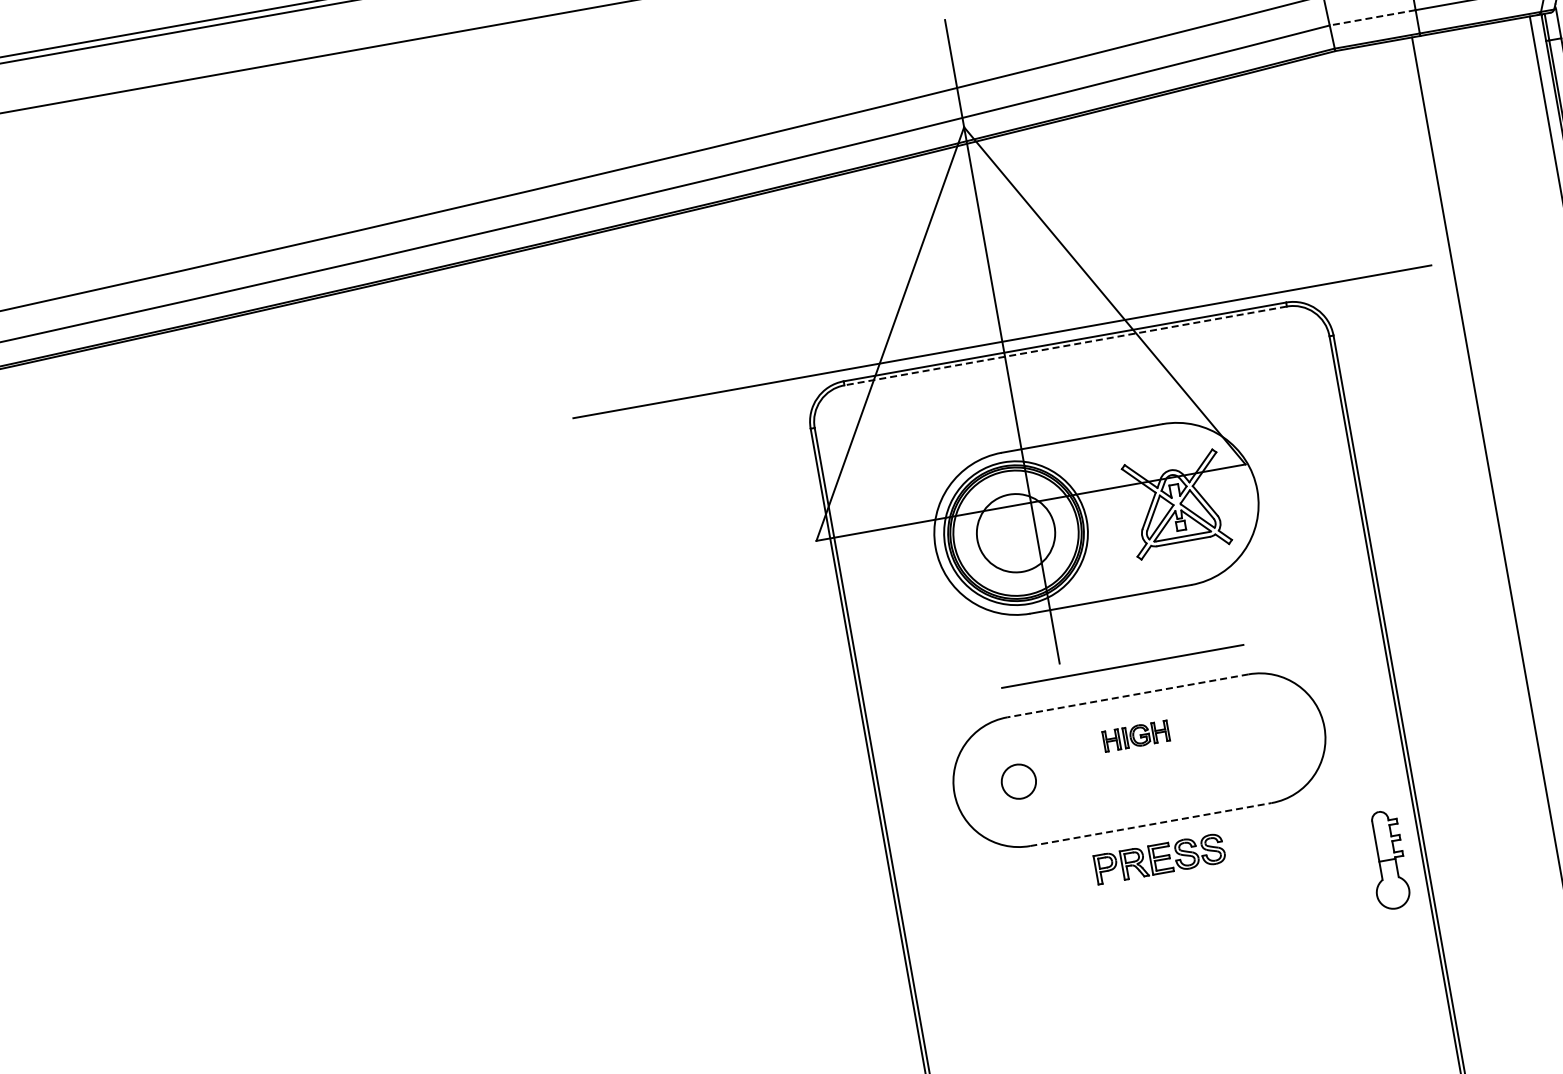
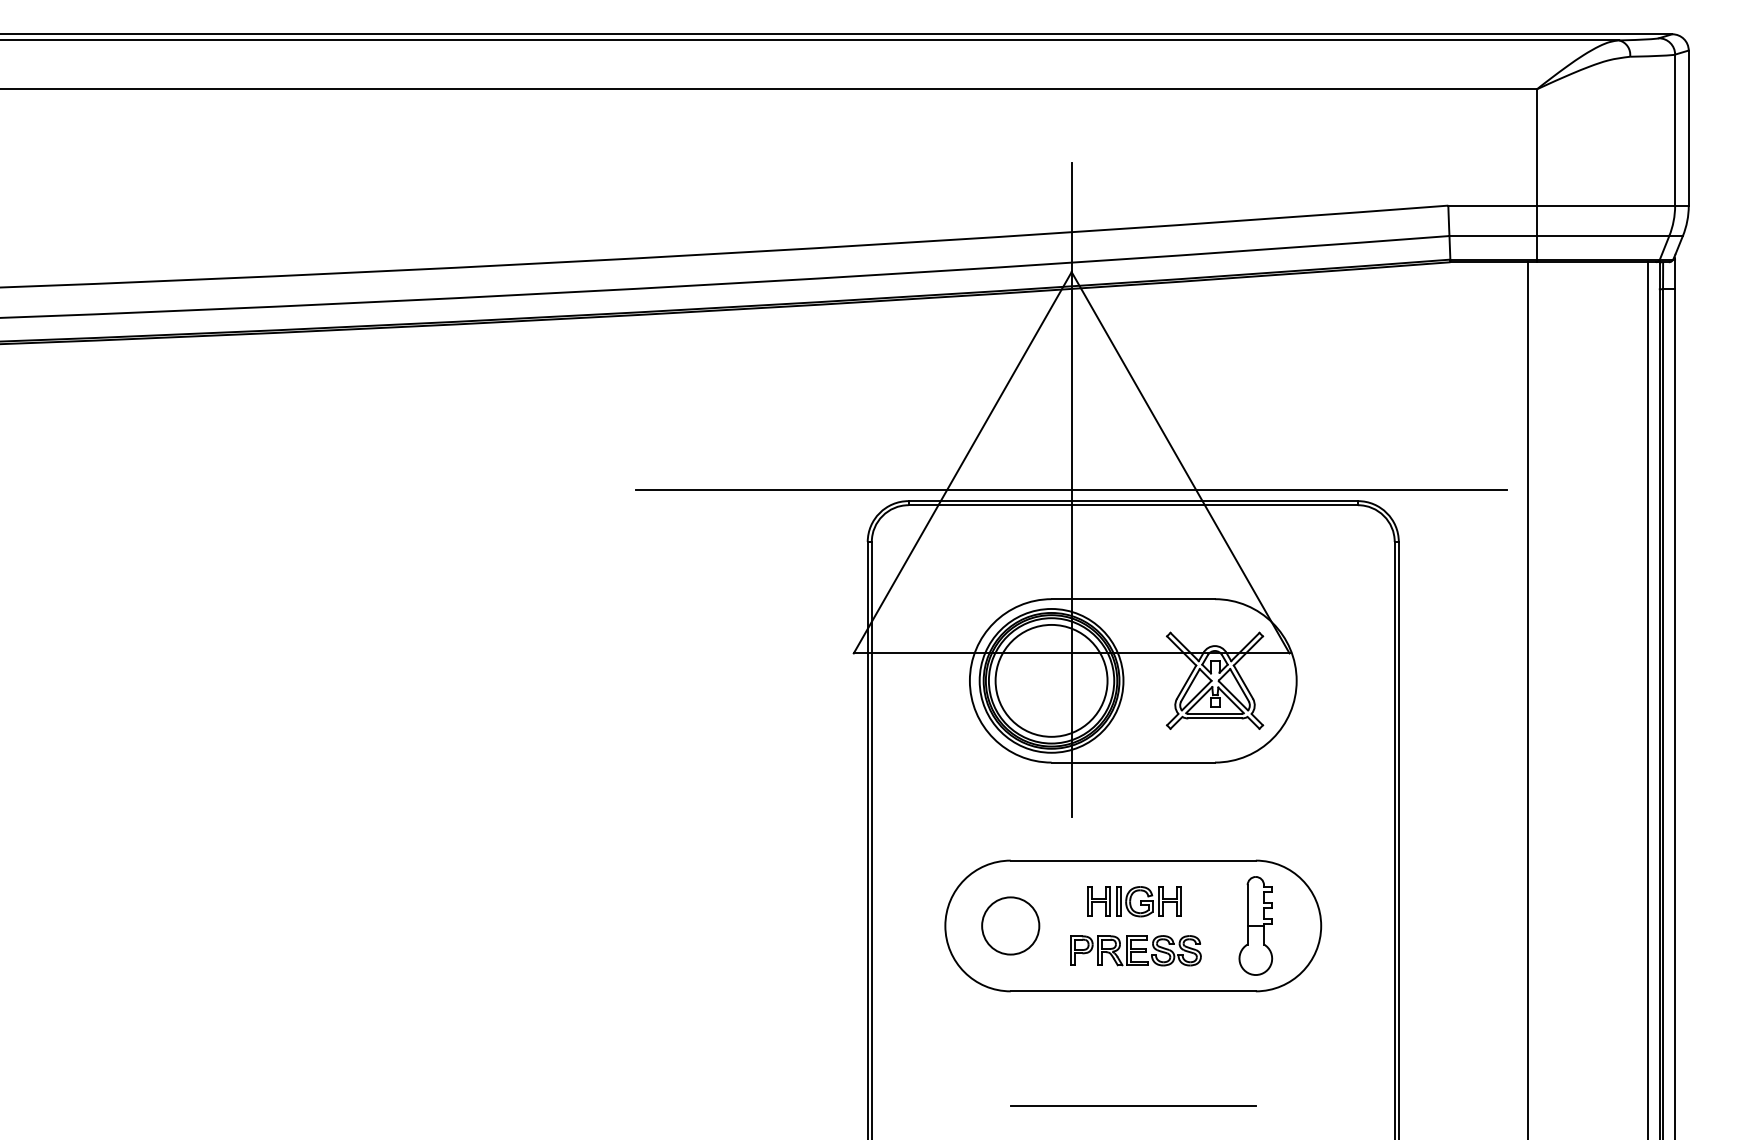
line: (1373, 18) -> (1493, 236), dashed -> solid
line: (1065, 346) -> (1133, 505), dashed -> solid
circle: (1015, 532) -> (1051, 680), size x1.43
line: (1122, 666) -> (1133, 1105), moved
line: (1128, 695) -> (1133, 860), dashed -> solid
part: (1136, 735) -> (1134, 901), size x1.43
circle: (1018, 781) -> (1010, 925), size x1.67
line: (1151, 824) -> (1133, 991), dashed -> solid
part: (1159, 858) -> (1135, 950), moved
part: (1386, 859) -> (1255, 925), moved

